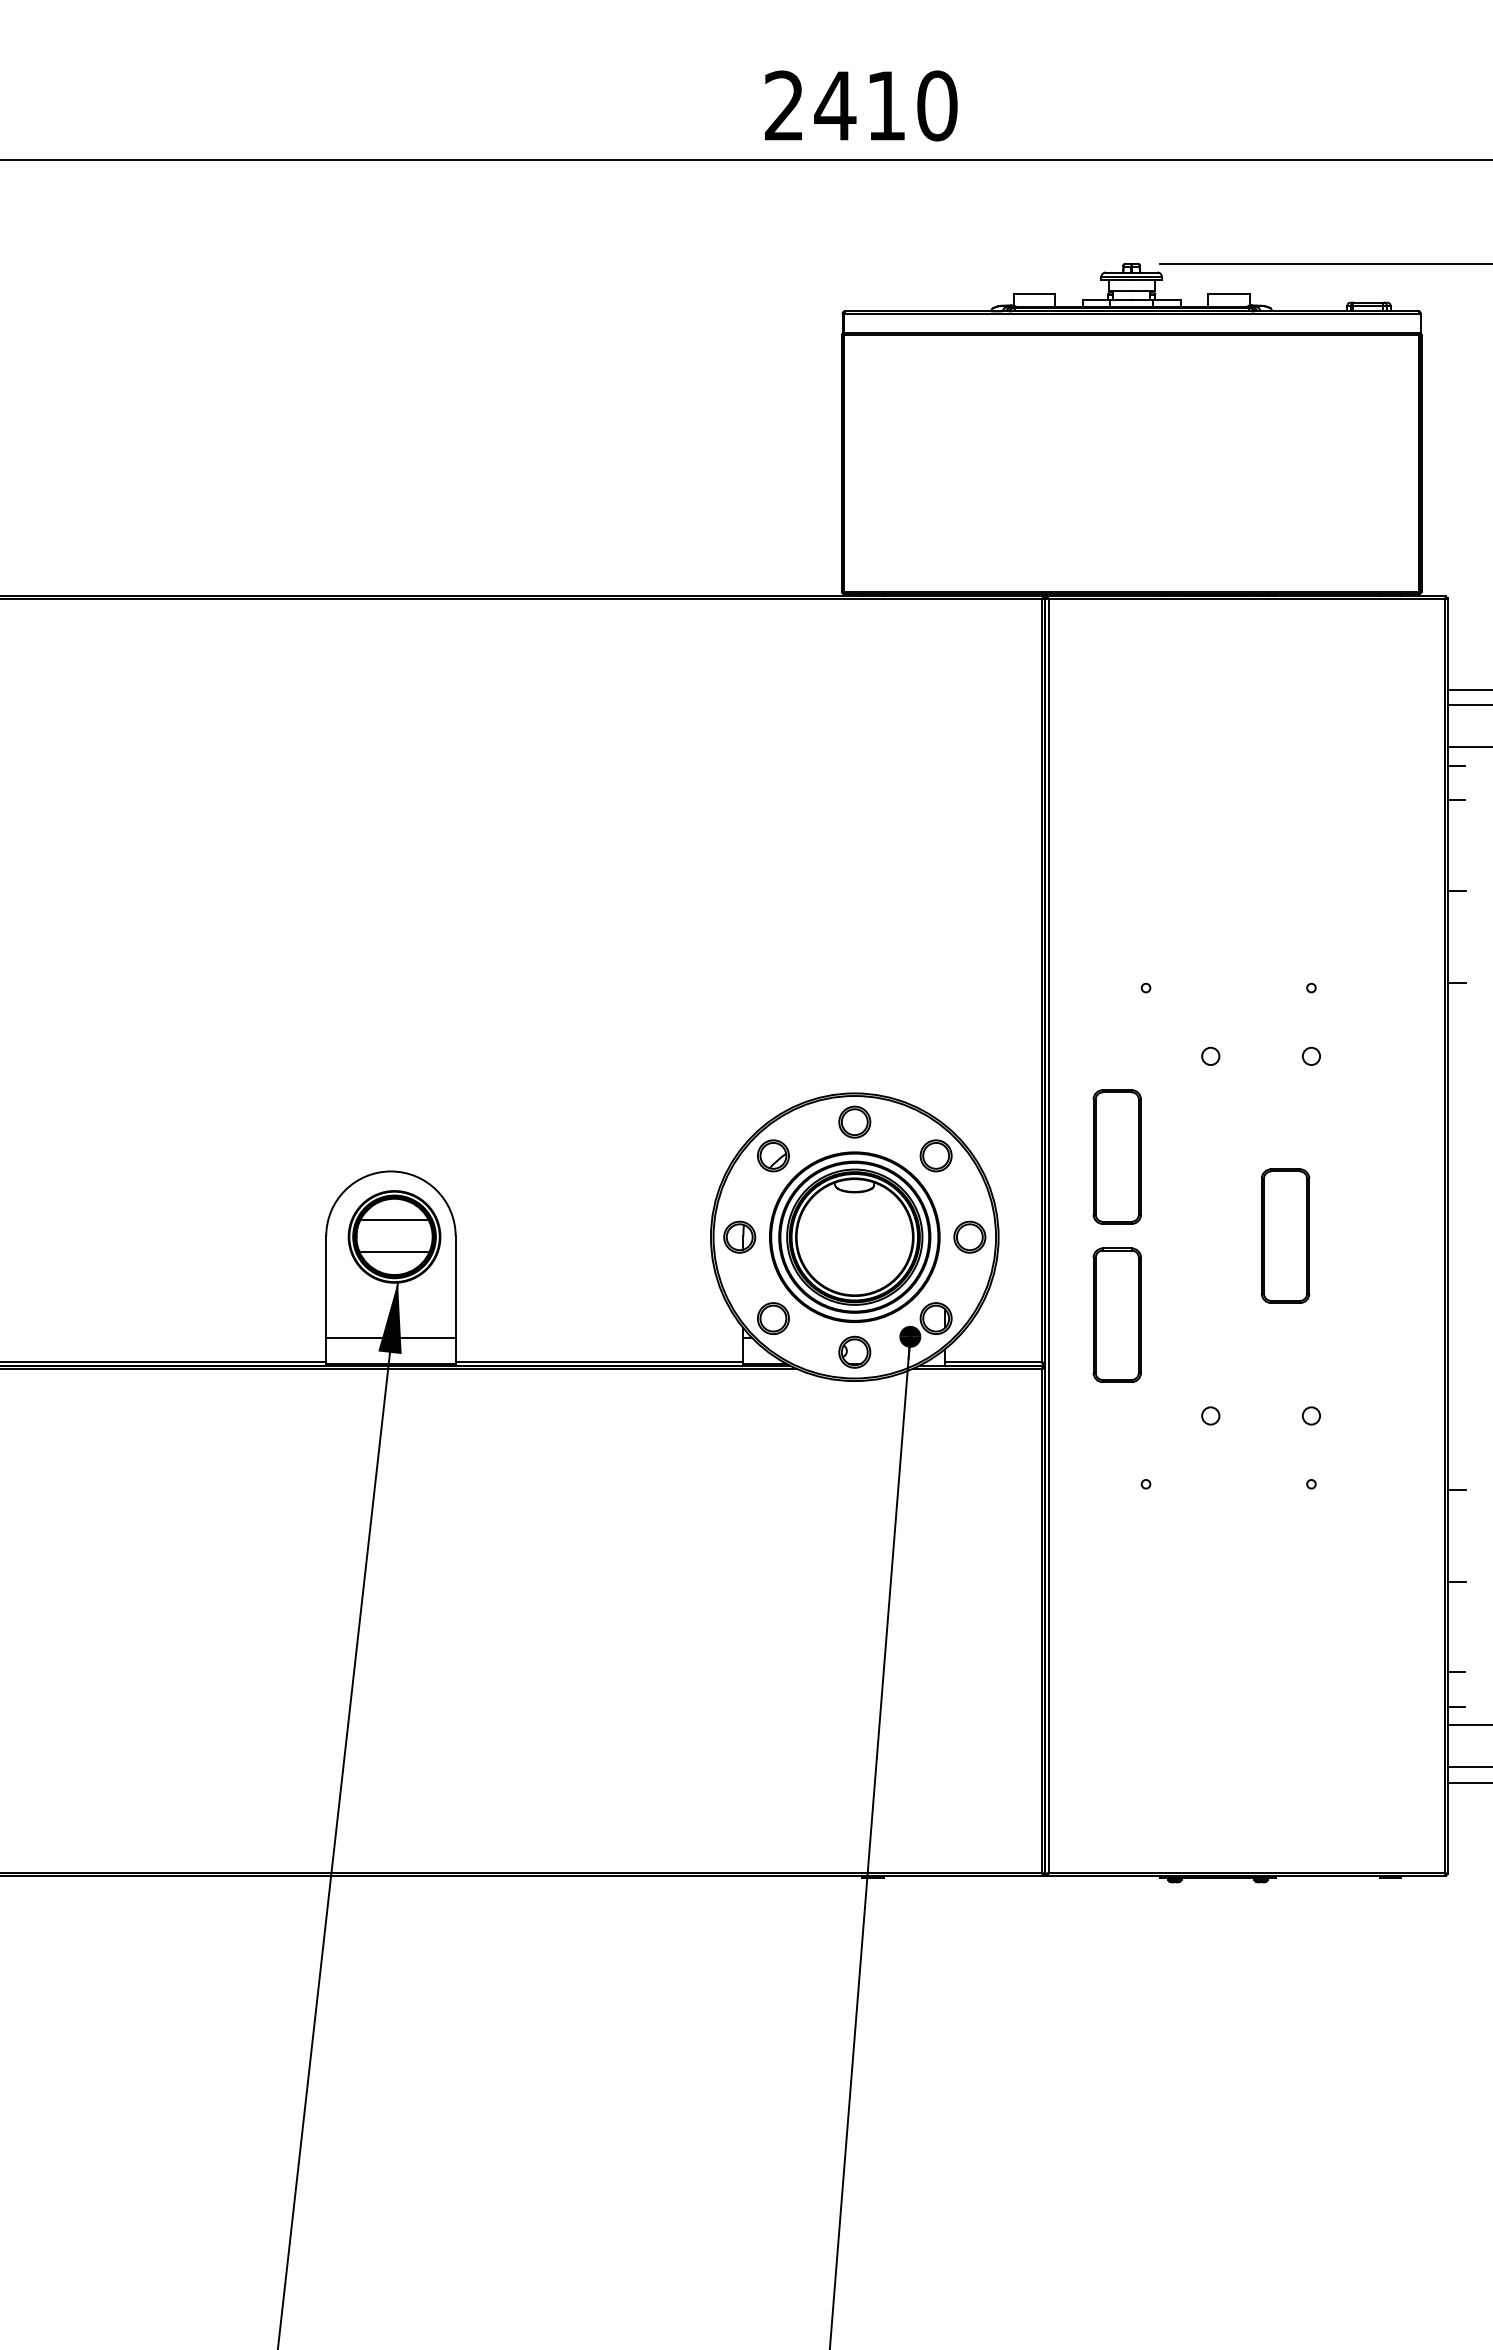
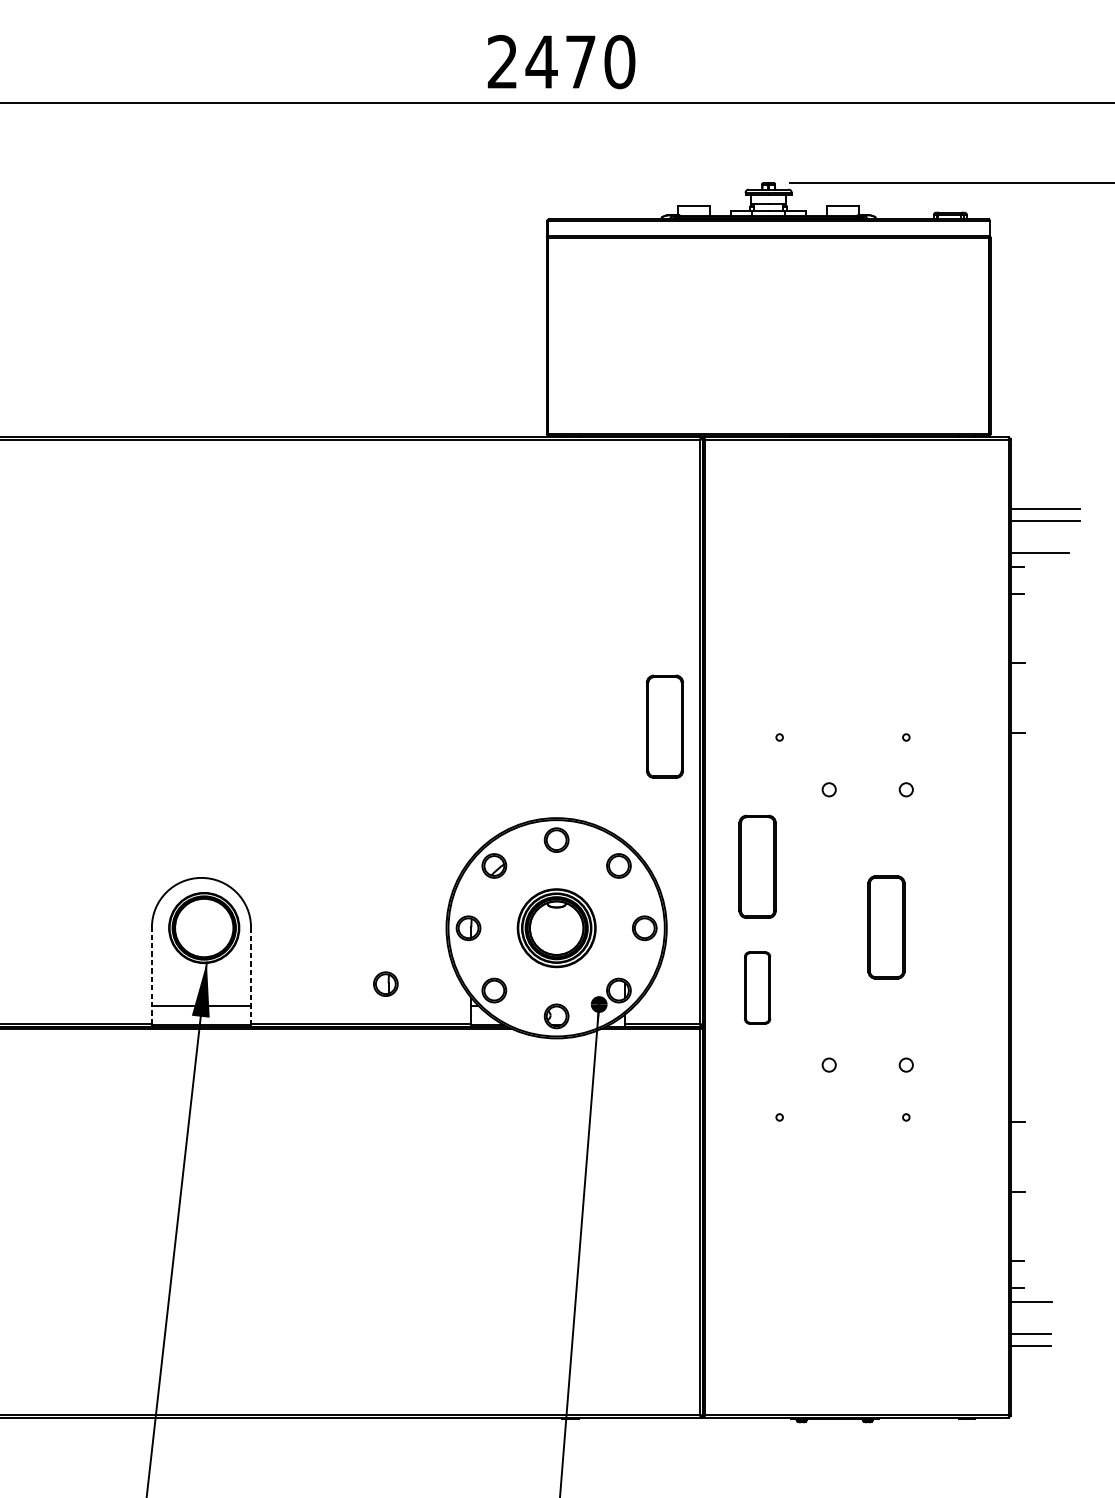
text: (886, 105) -> (580, 61), 2410 -> 2470
part: (995, 973) -> (664, 726), added
line: (394, 1220) -> (204, 915), removed
part: (854, 1236) -> (556, 927), size x0.6
line: (394, 1252) -> (204, 939), removed
line: (326, 1298) -> (152, 975), solid -> dashed
line: (455, 1299) -> (250, 975), solid -> dashed
part: (631, 1309) -> (385, 983), added
part: (1116, 1314) -> (757, 987), size x0.7

